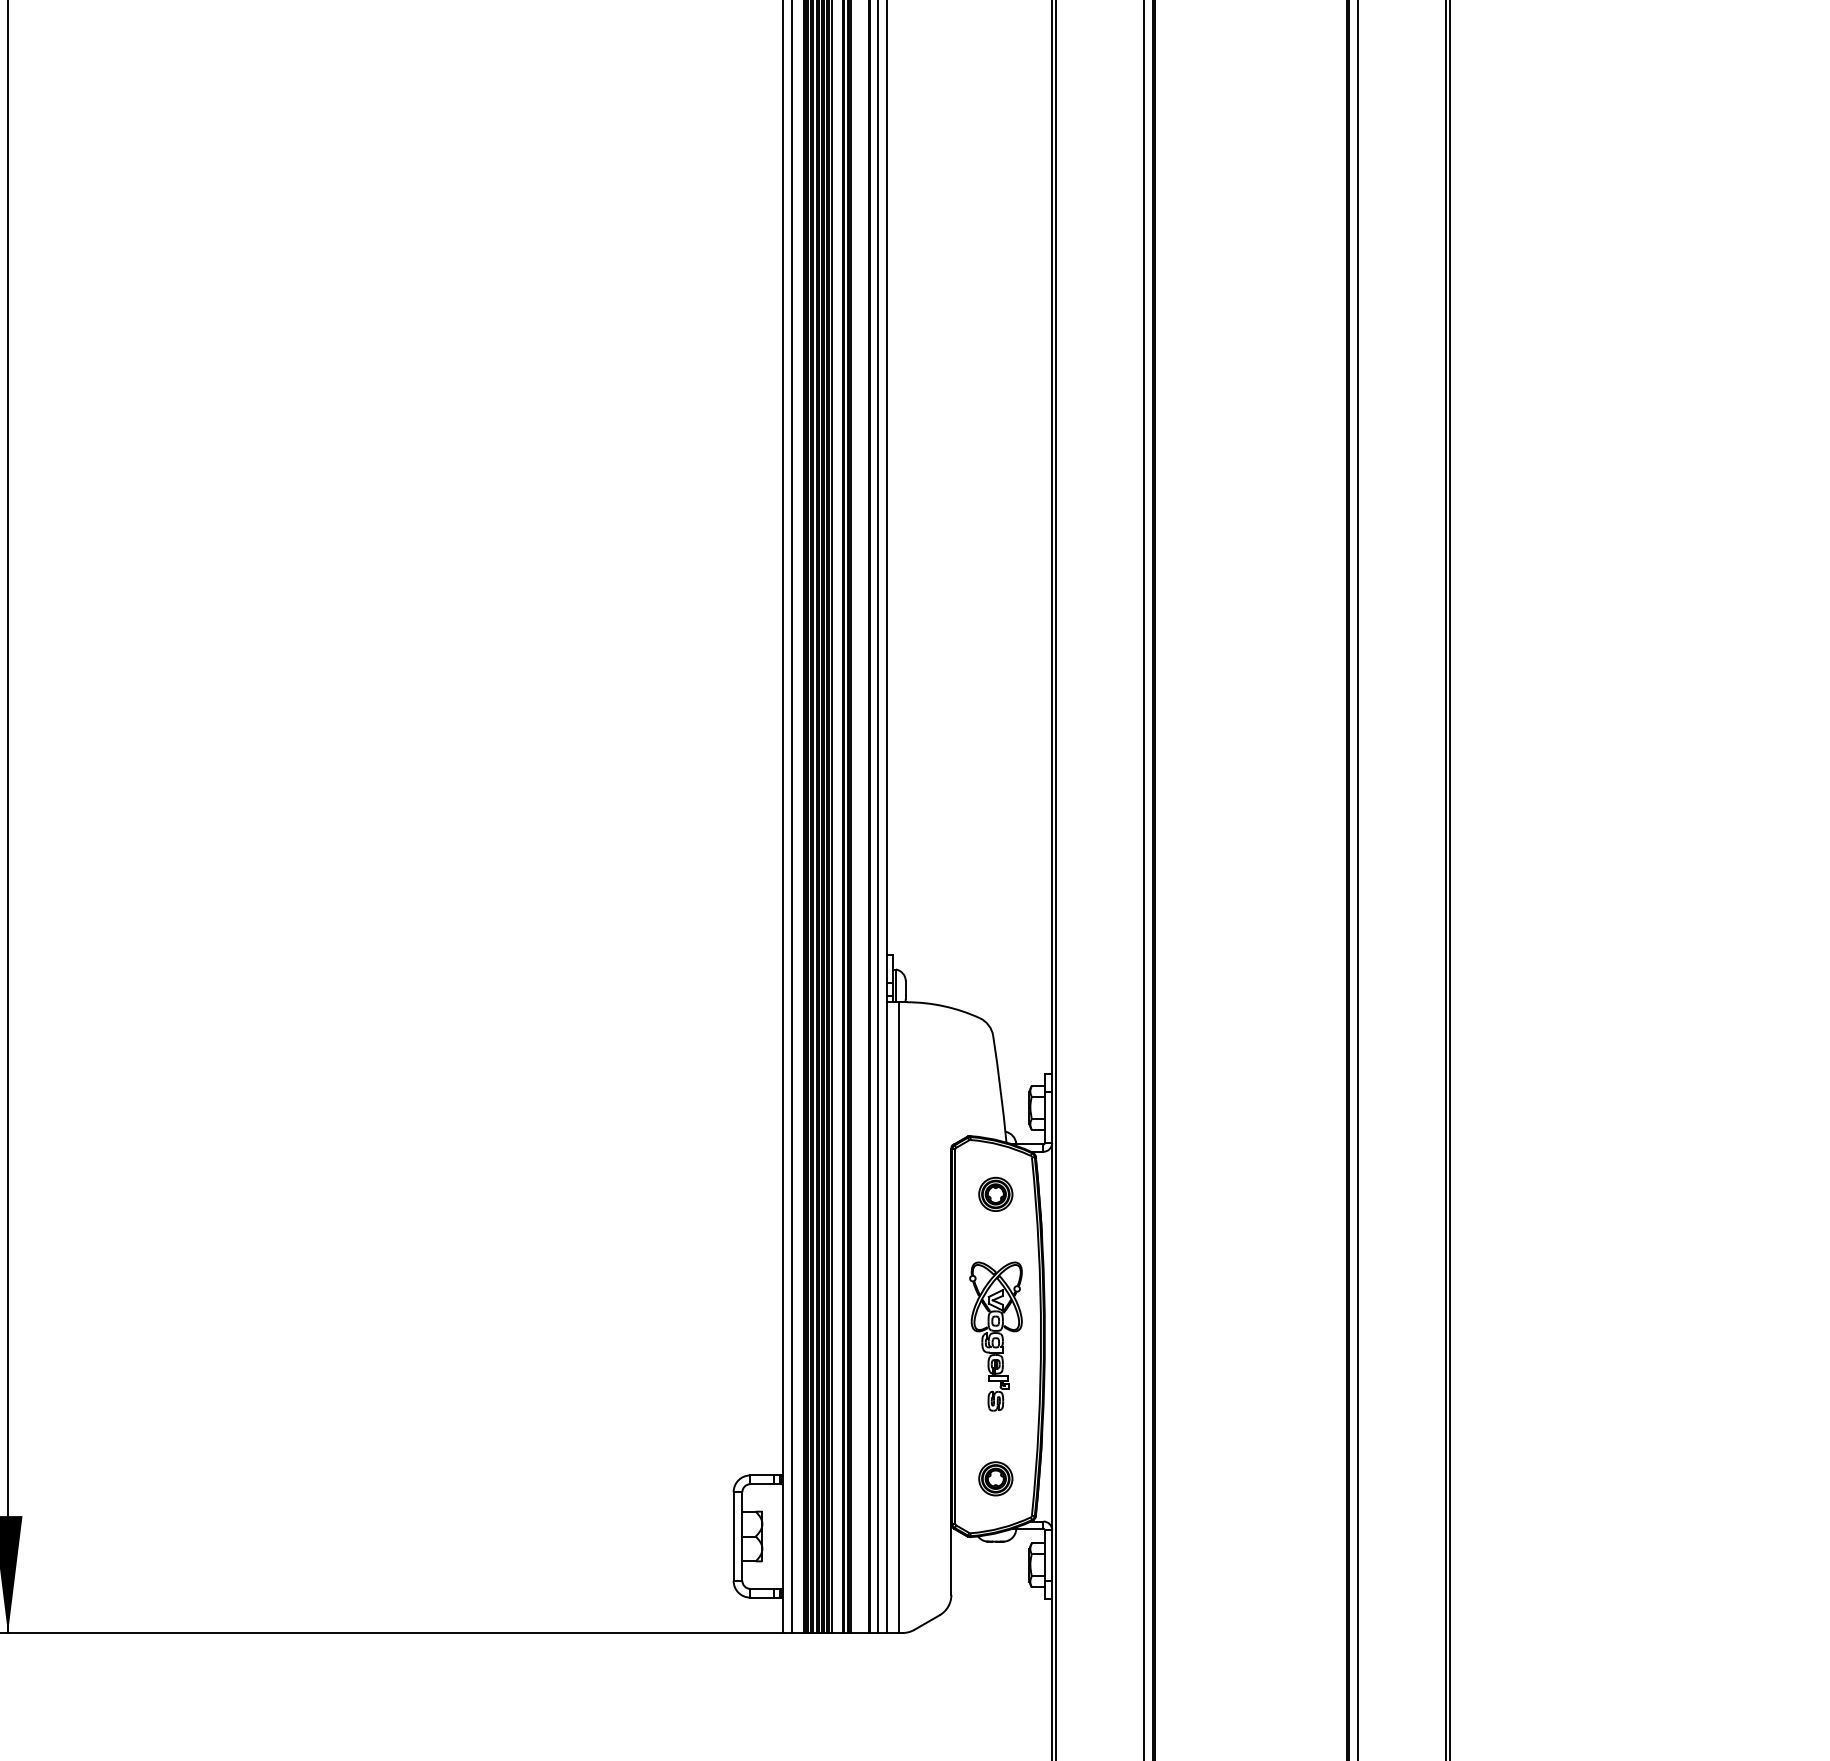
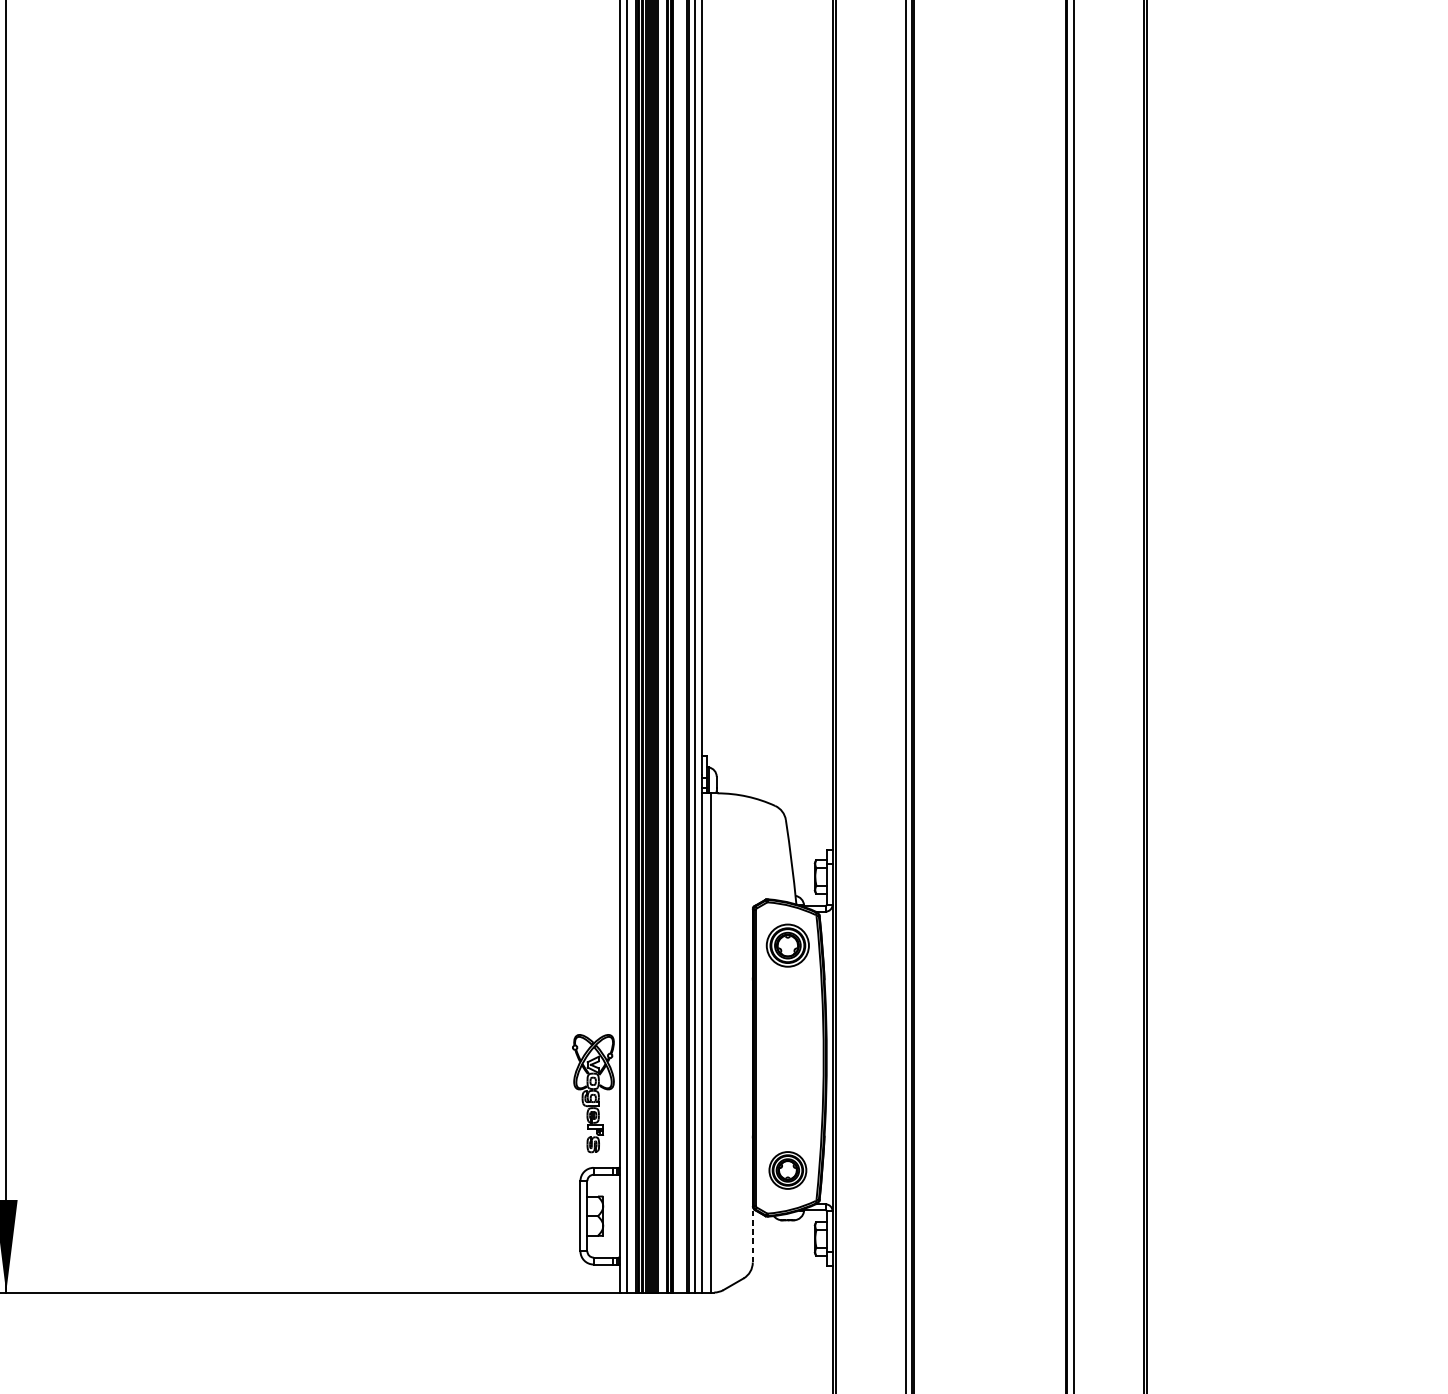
part: (995, 1193) -> (787, 944), size x1.6
part: (995, 1336) -> (593, 1093), moved
part: (995, 1478) -> (787, 1170), size x1.4
line: (951, 1559) -> (752, 1234), solid -> dashed

